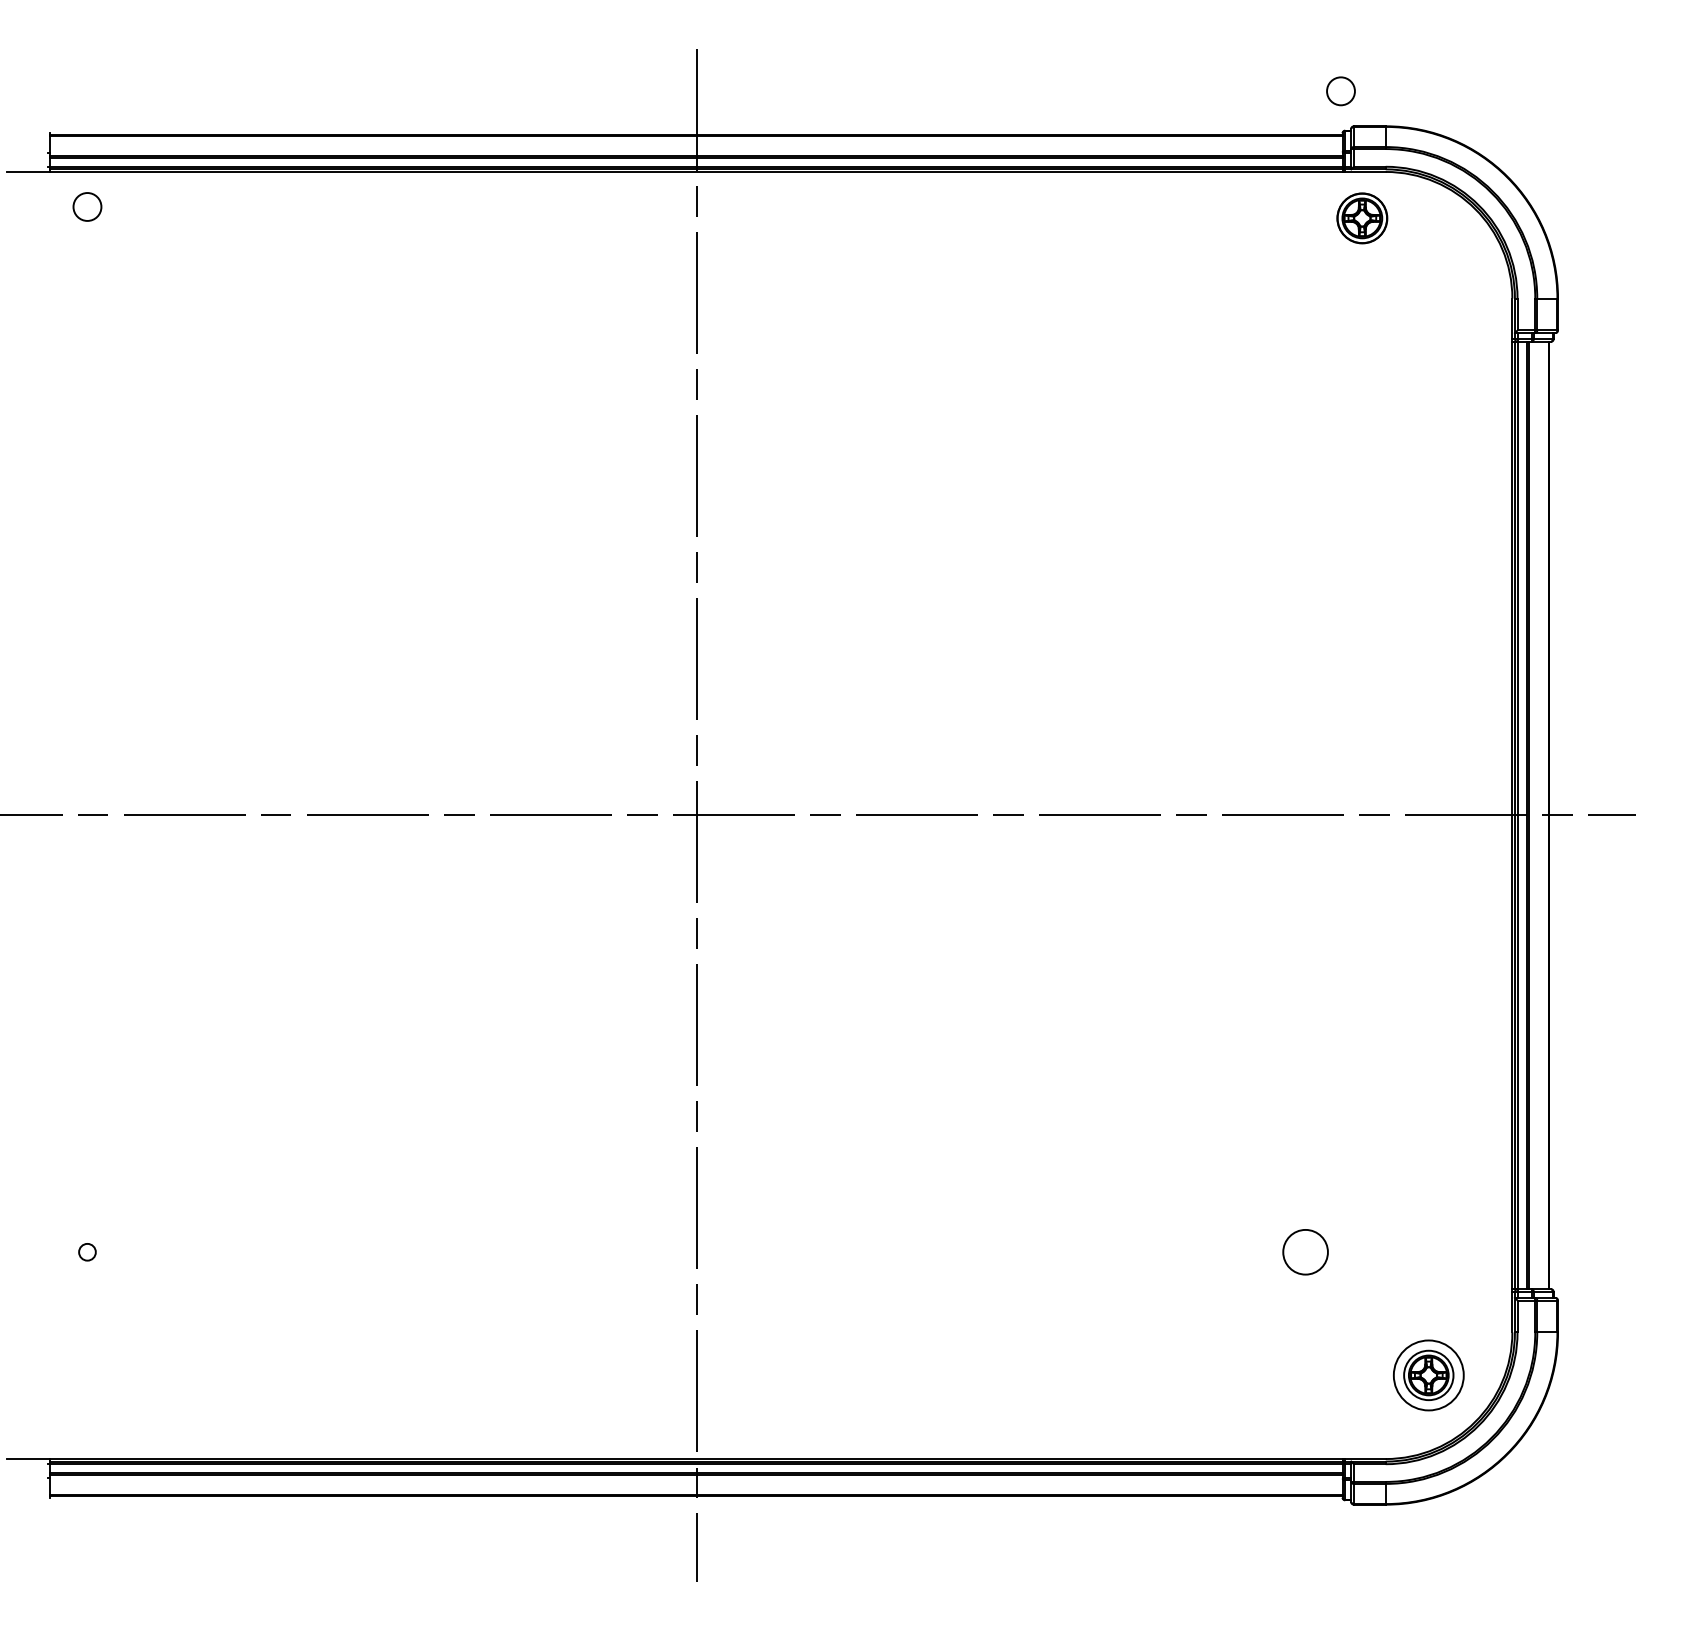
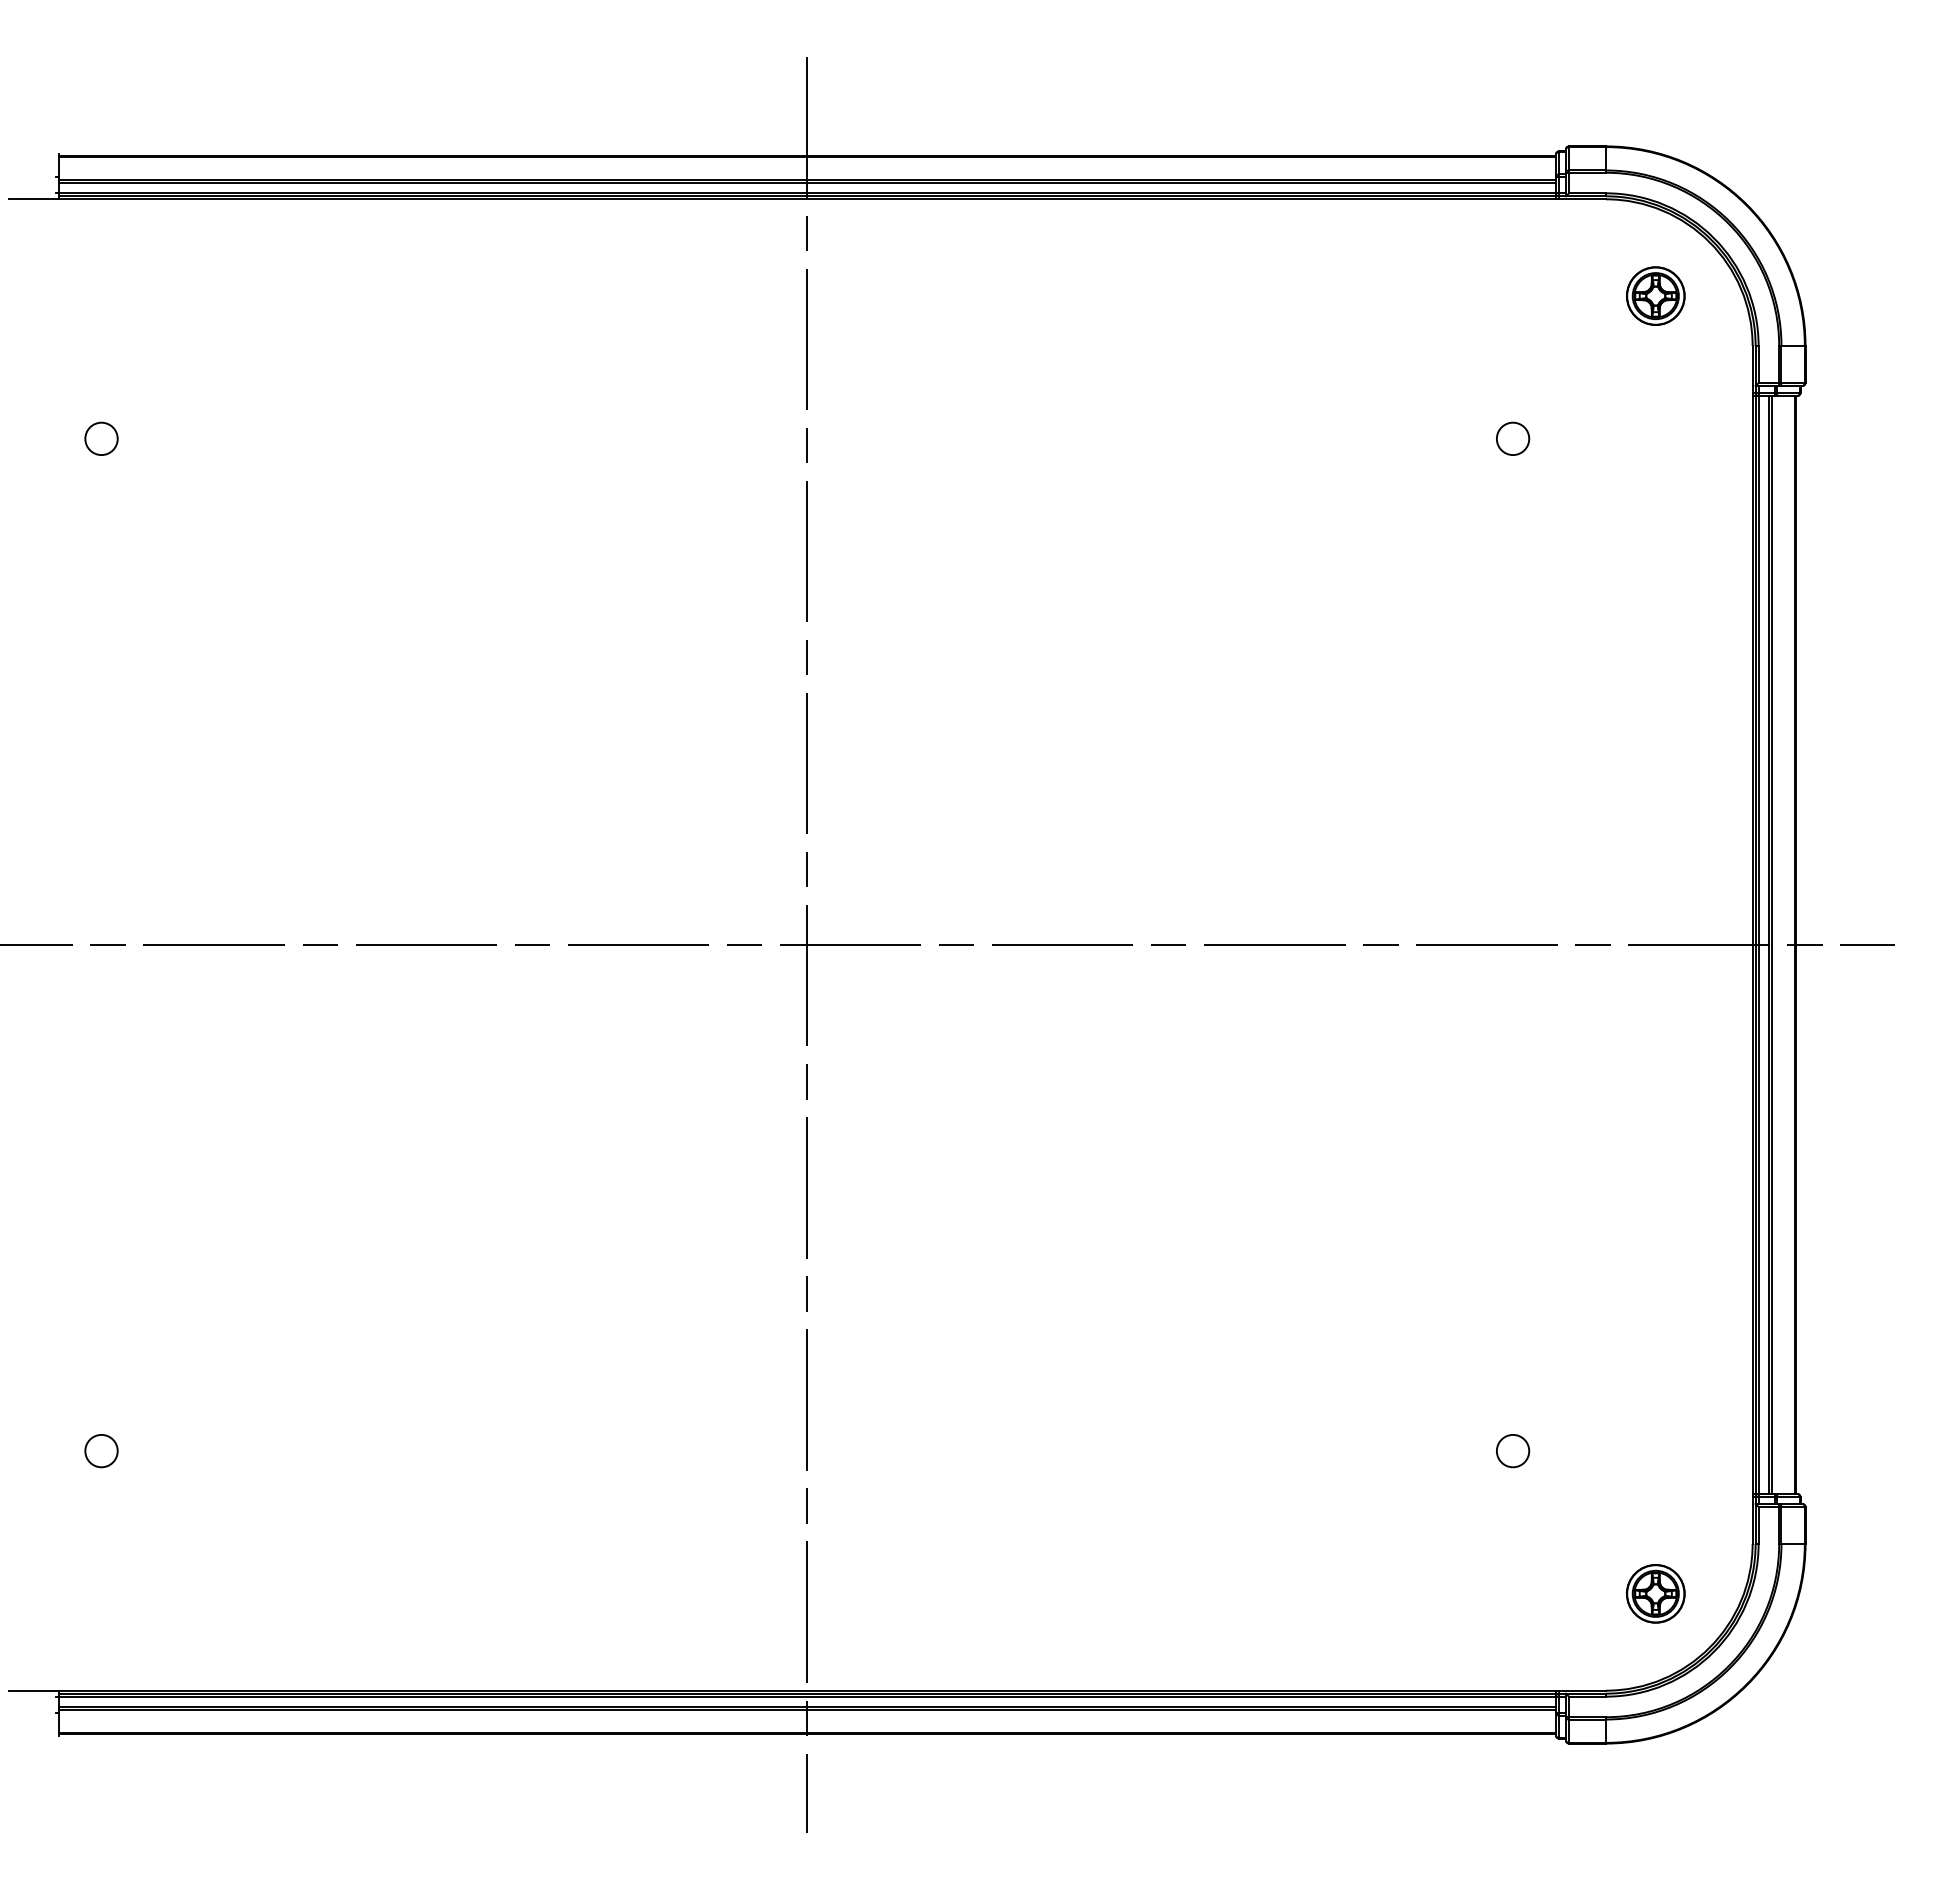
circle: (1341, 91) -> (1513, 438), moved
circle: (87, 206) -> (101, 438), moved
part: (1362, 217) -> (1655, 295), moved
circle: (87, 1251) -> (101, 1450), size x1.67
circle: (1305, 1251) -> (1512, 1450), size x0.62
circle: (1428, 1375) -> (1655, 1593), size x0.71

